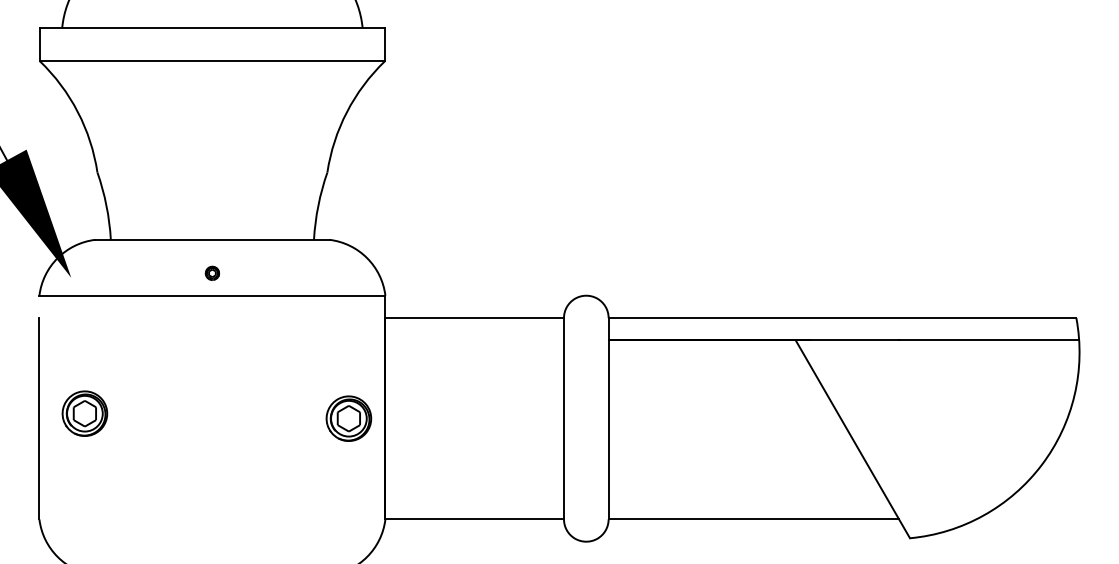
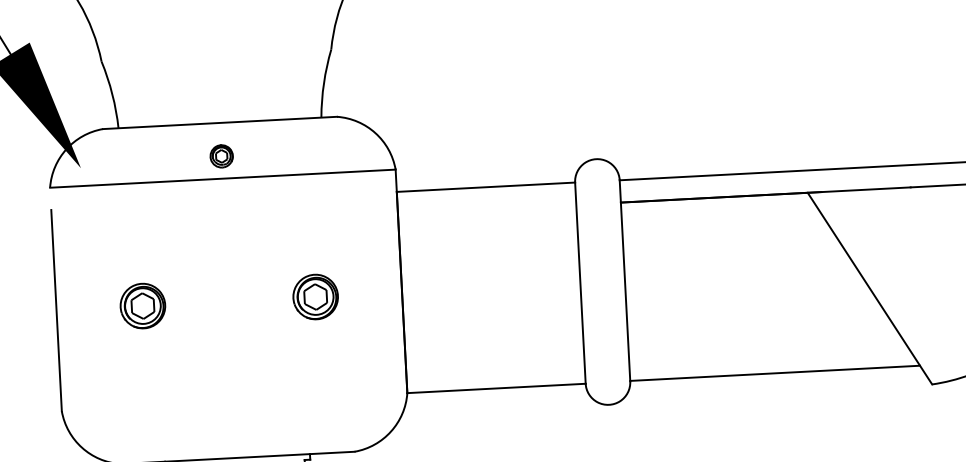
part: (212, 273) -> (221, 156), size x1.67
part: (84, 413) -> (142, 305), moved
part: (348, 418) -> (315, 296), moved

